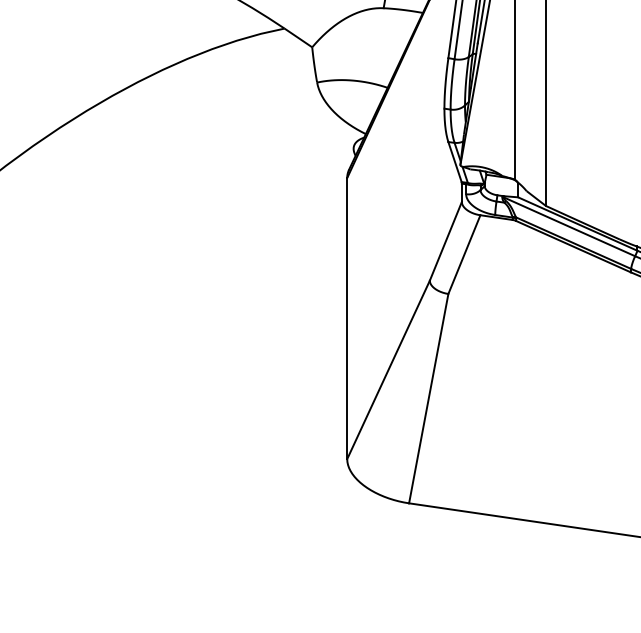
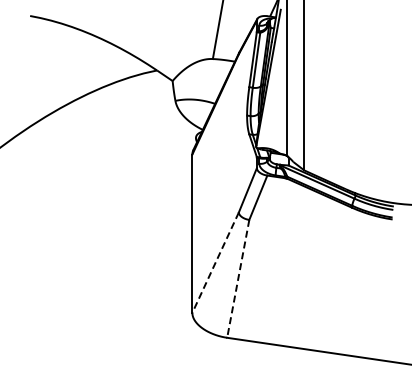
line: (388, 371) -> (215, 263), solid -> dashed
line: (429, 397) -> (238, 278), solid -> dashed

